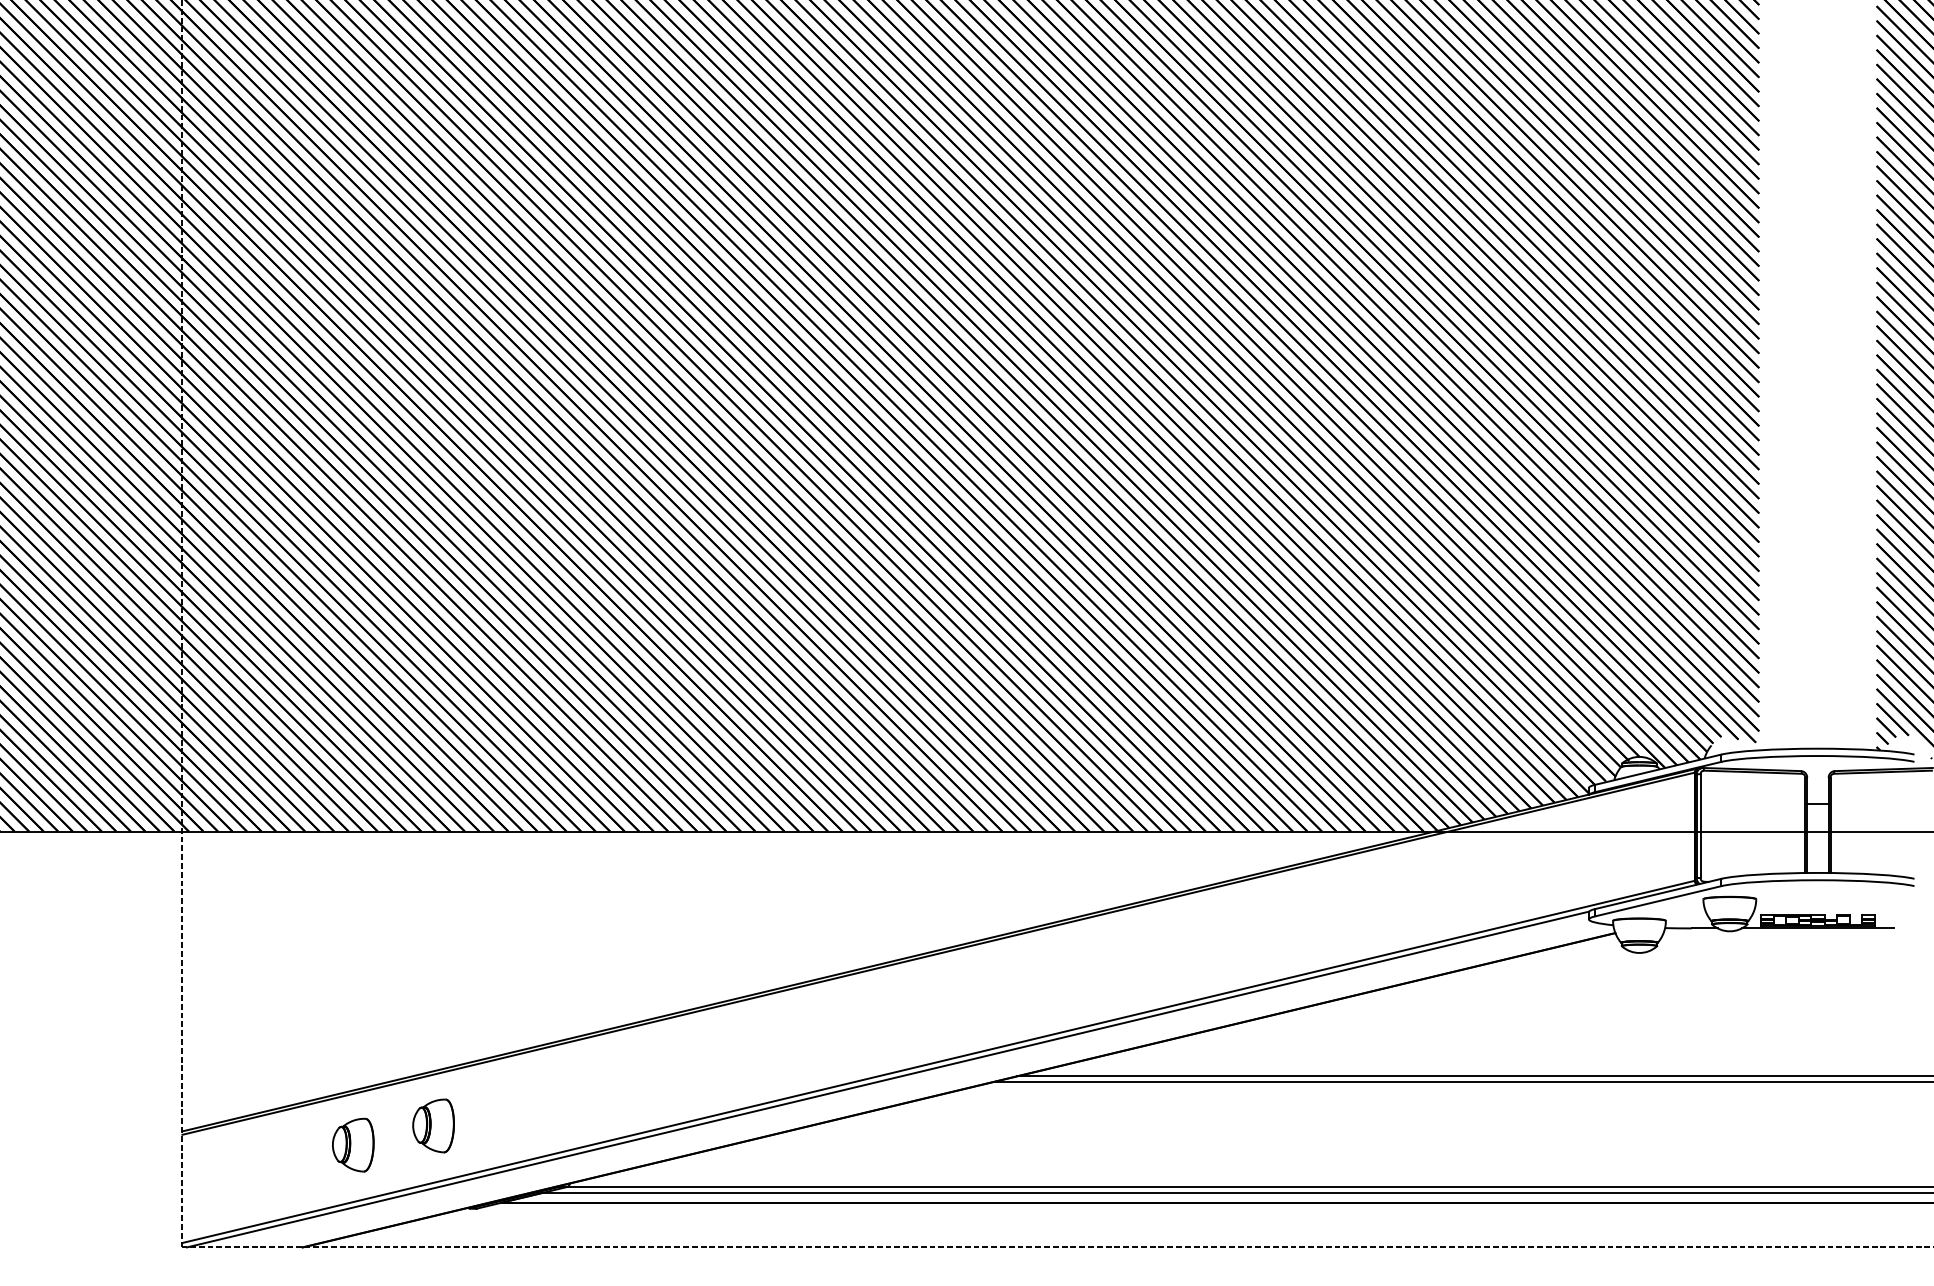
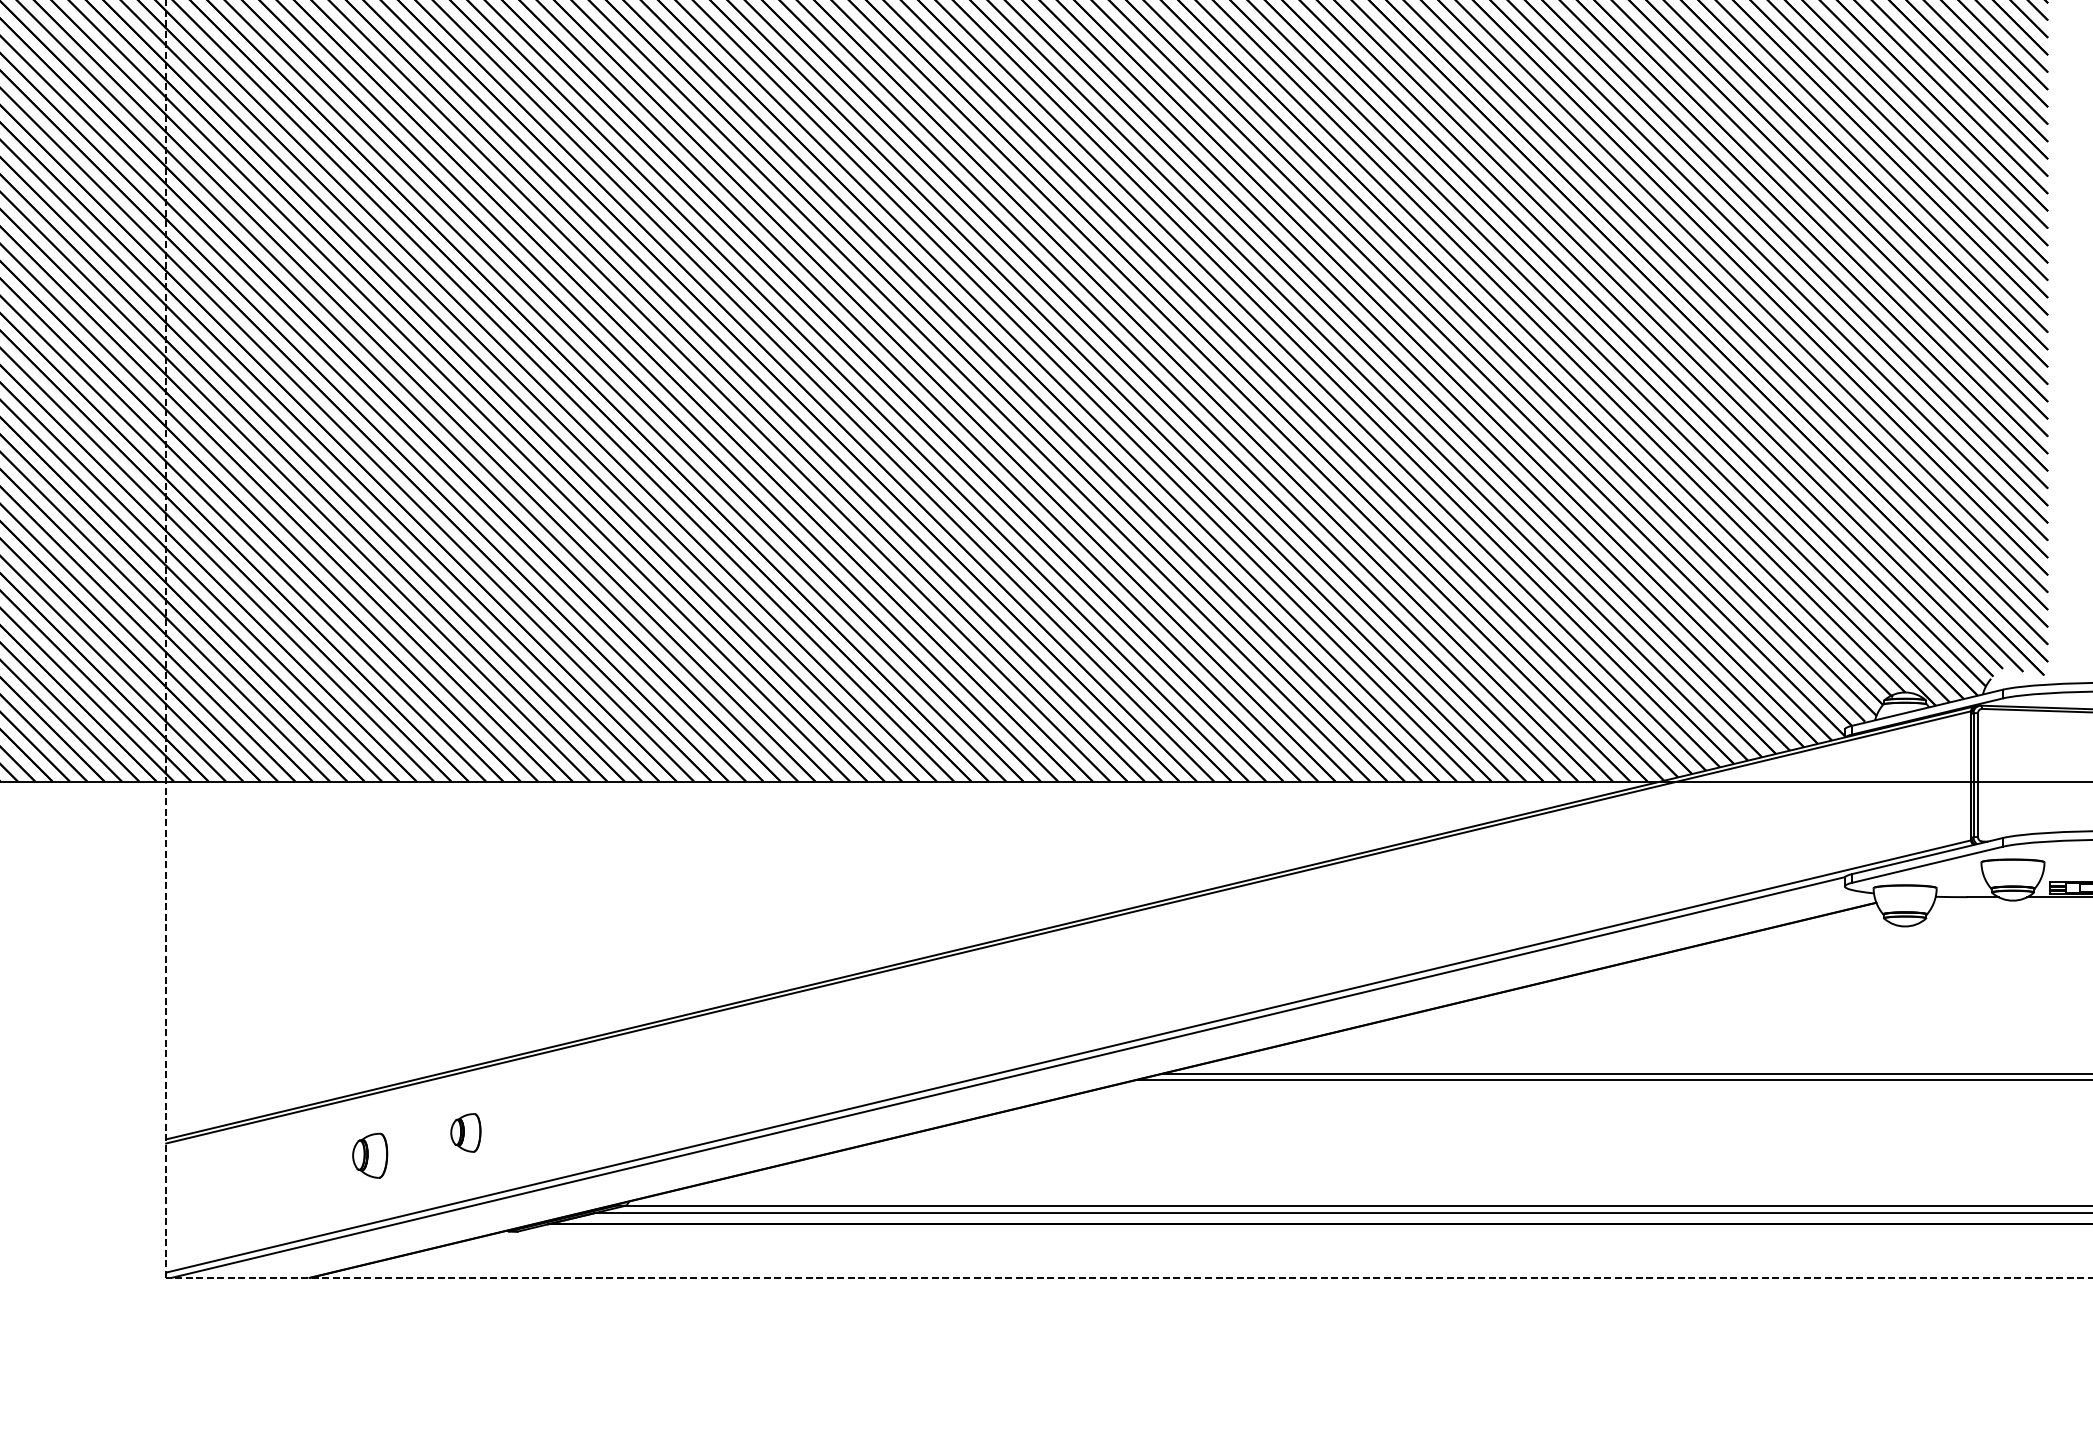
part: (433, 1125) -> (465, 1132), size x0.6
part: (353, 1144) -> (370, 1155), size x0.7

